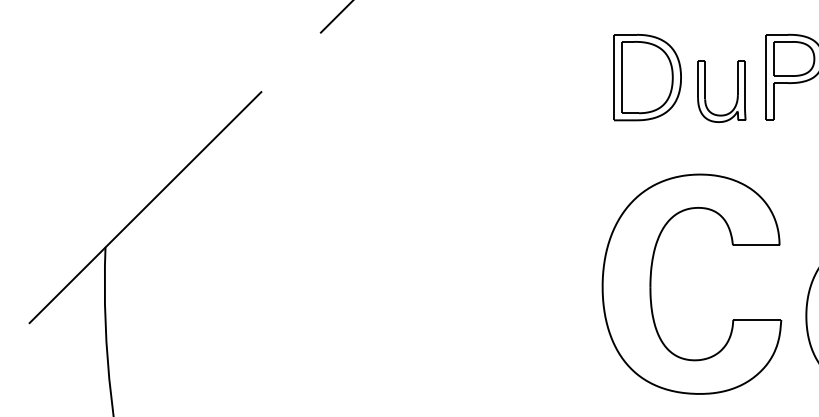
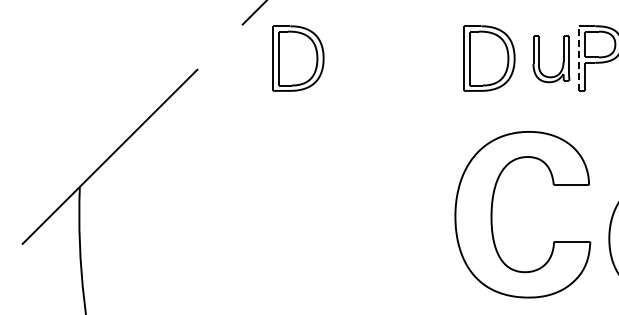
part: (394, 77) -> (298, 58), added
line: (766, 77) -> (579, 58), solid -> dashed
part: (736, 95) -> (562, 62), moved

